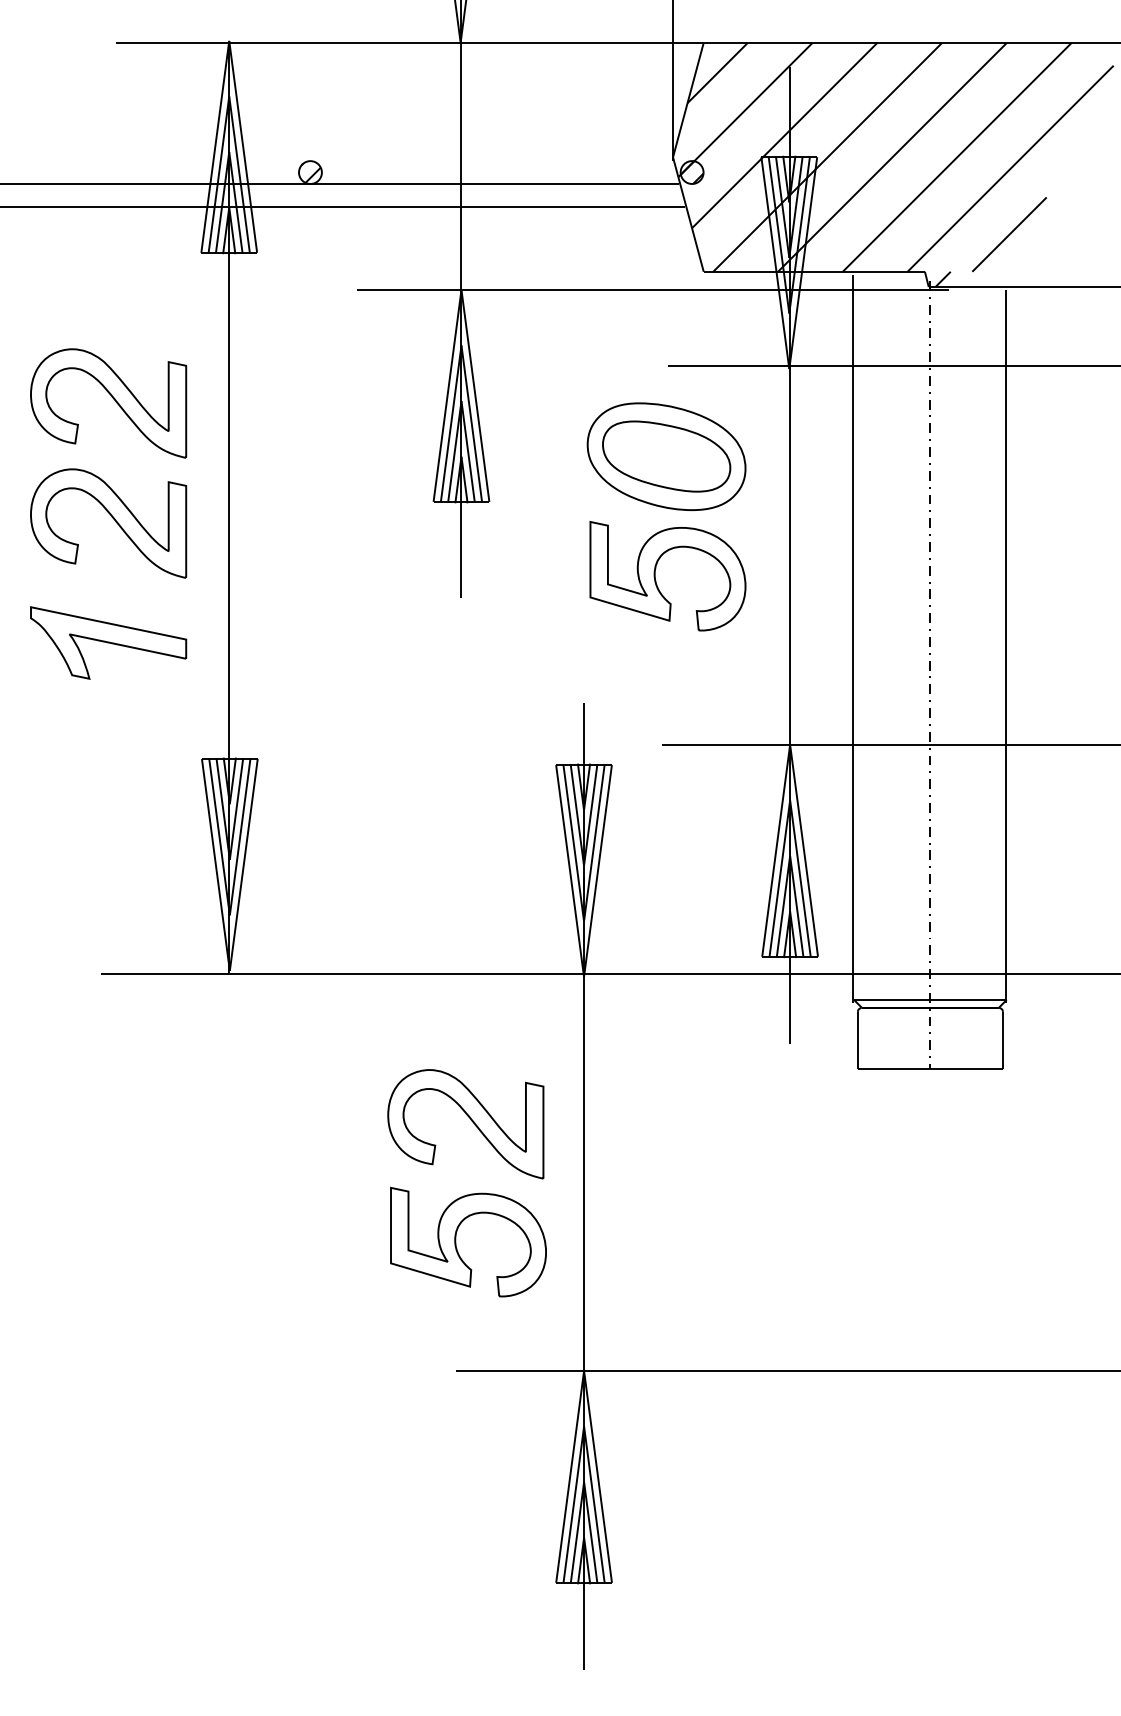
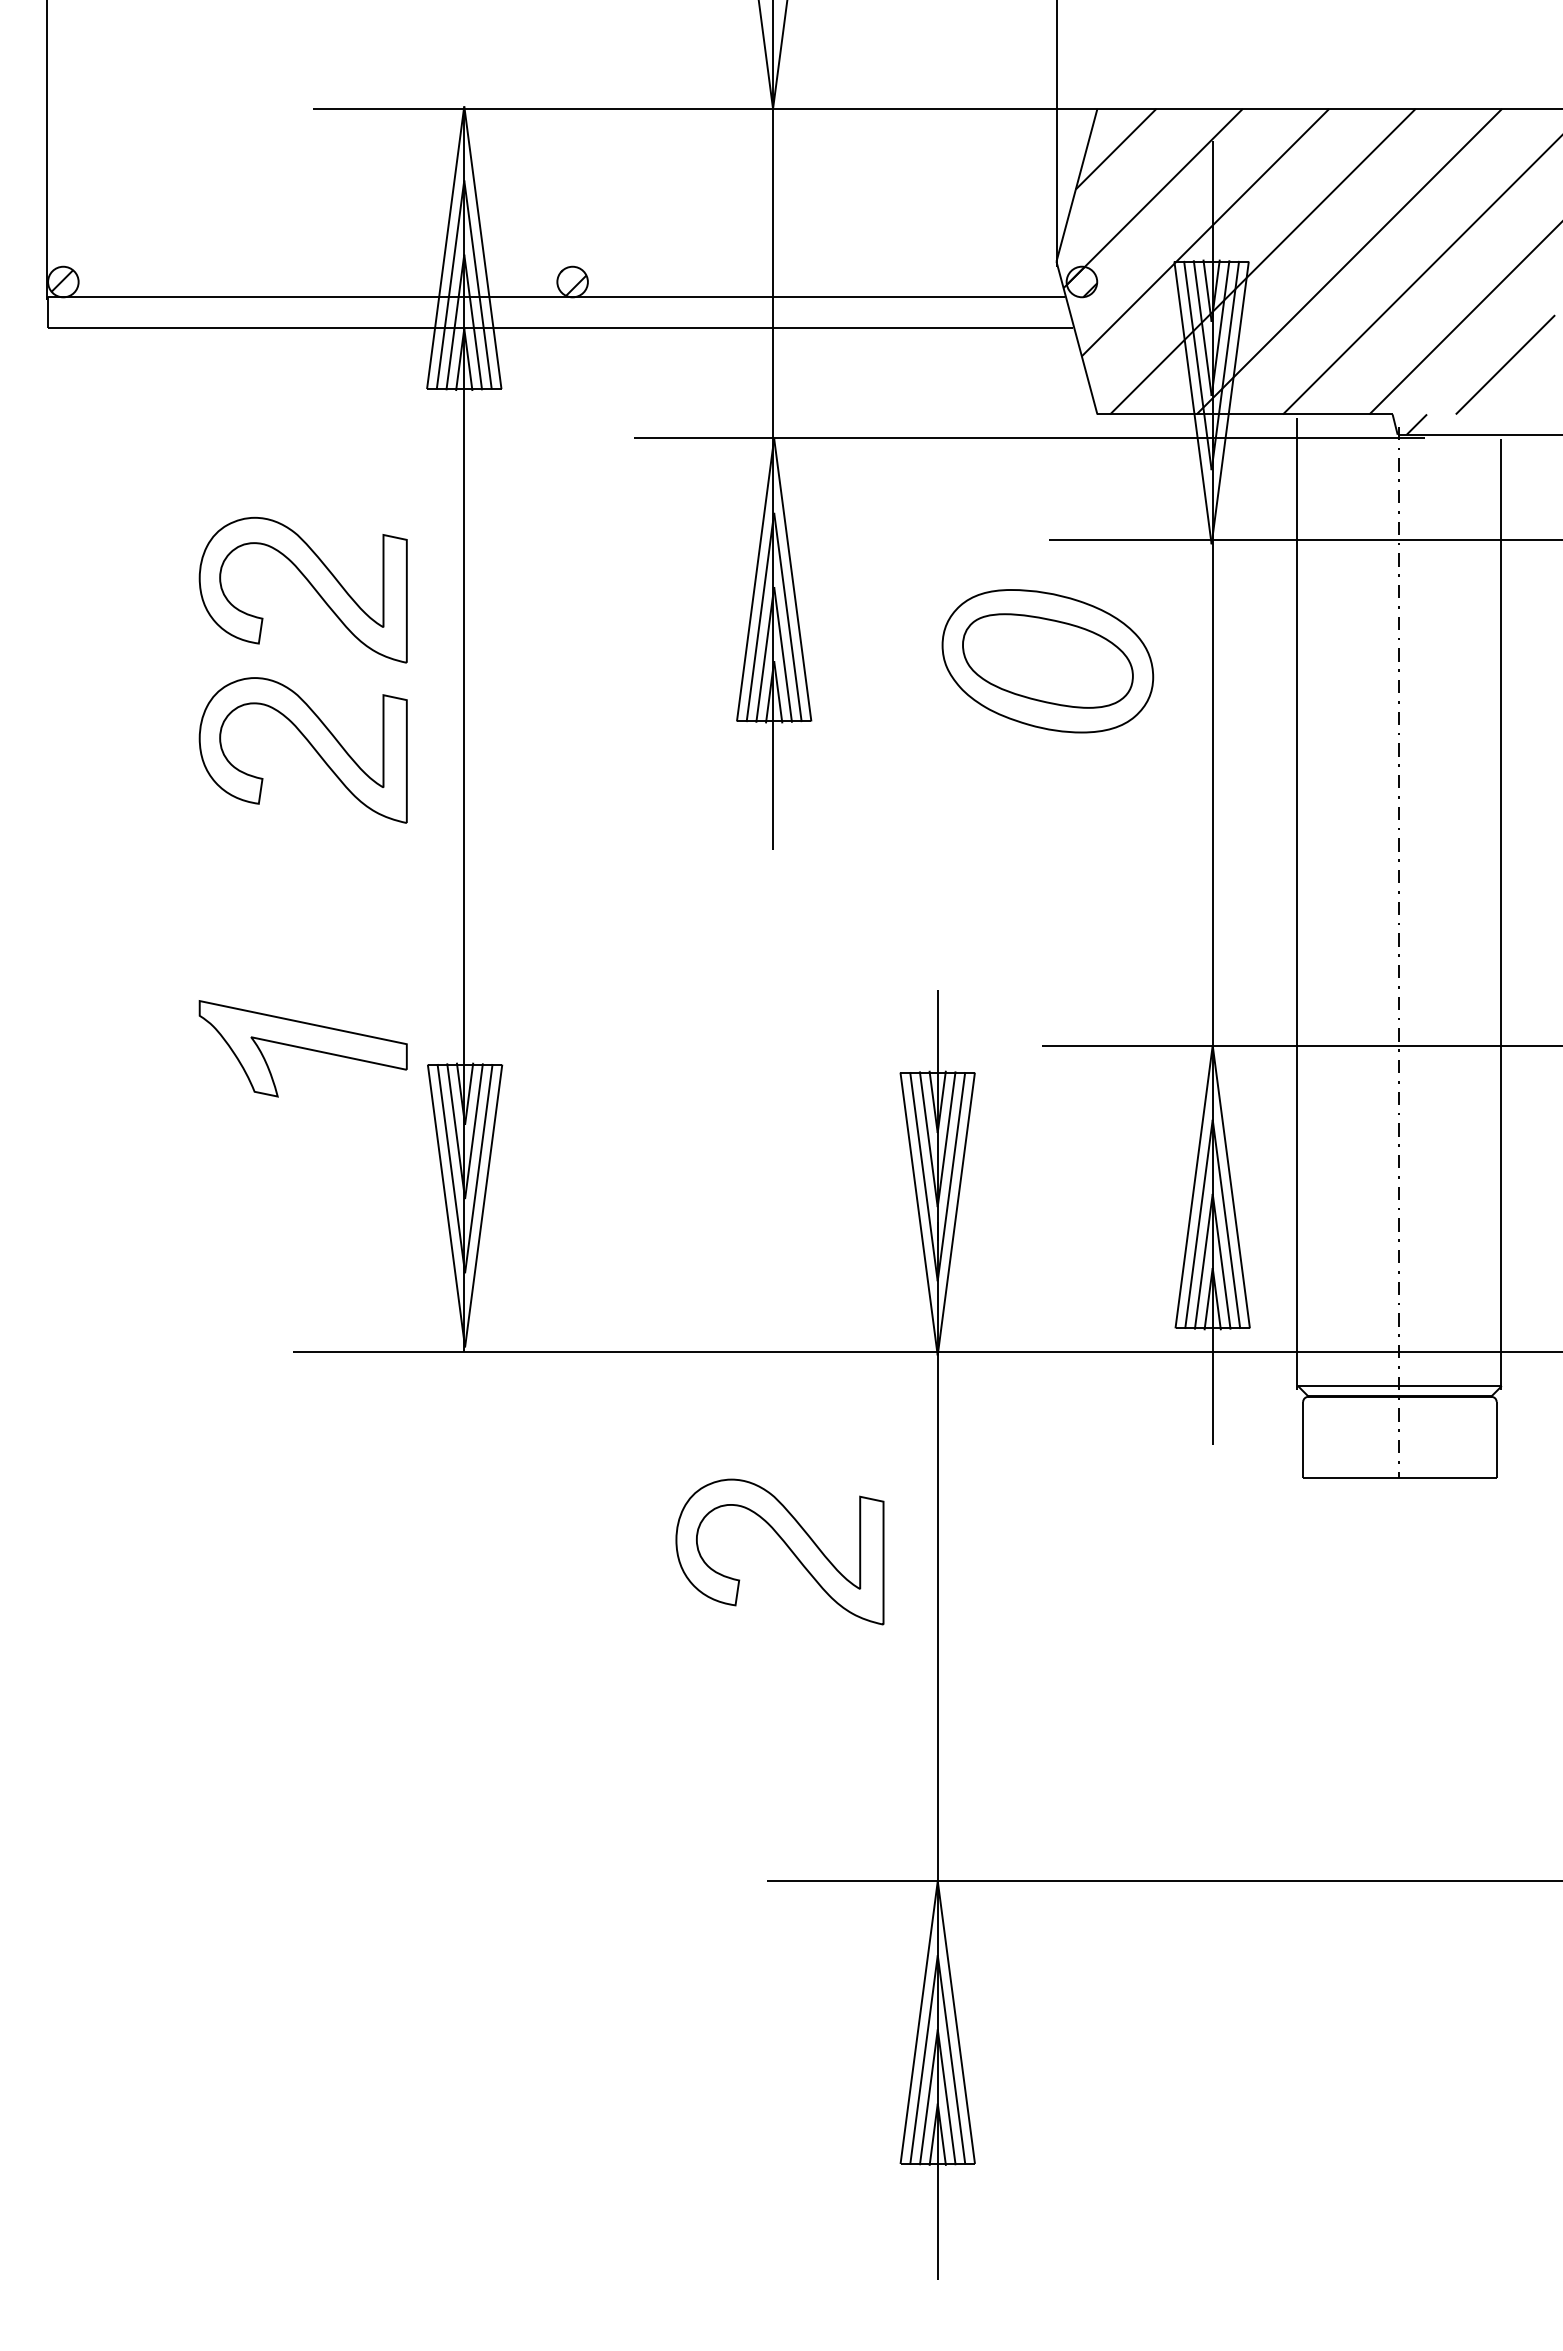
part: (655, 577) -> (1033, 822), removed
part: (108, 642) -> (302, 1048), moved
part: (456, 1244) -> (767, 1712), removed

